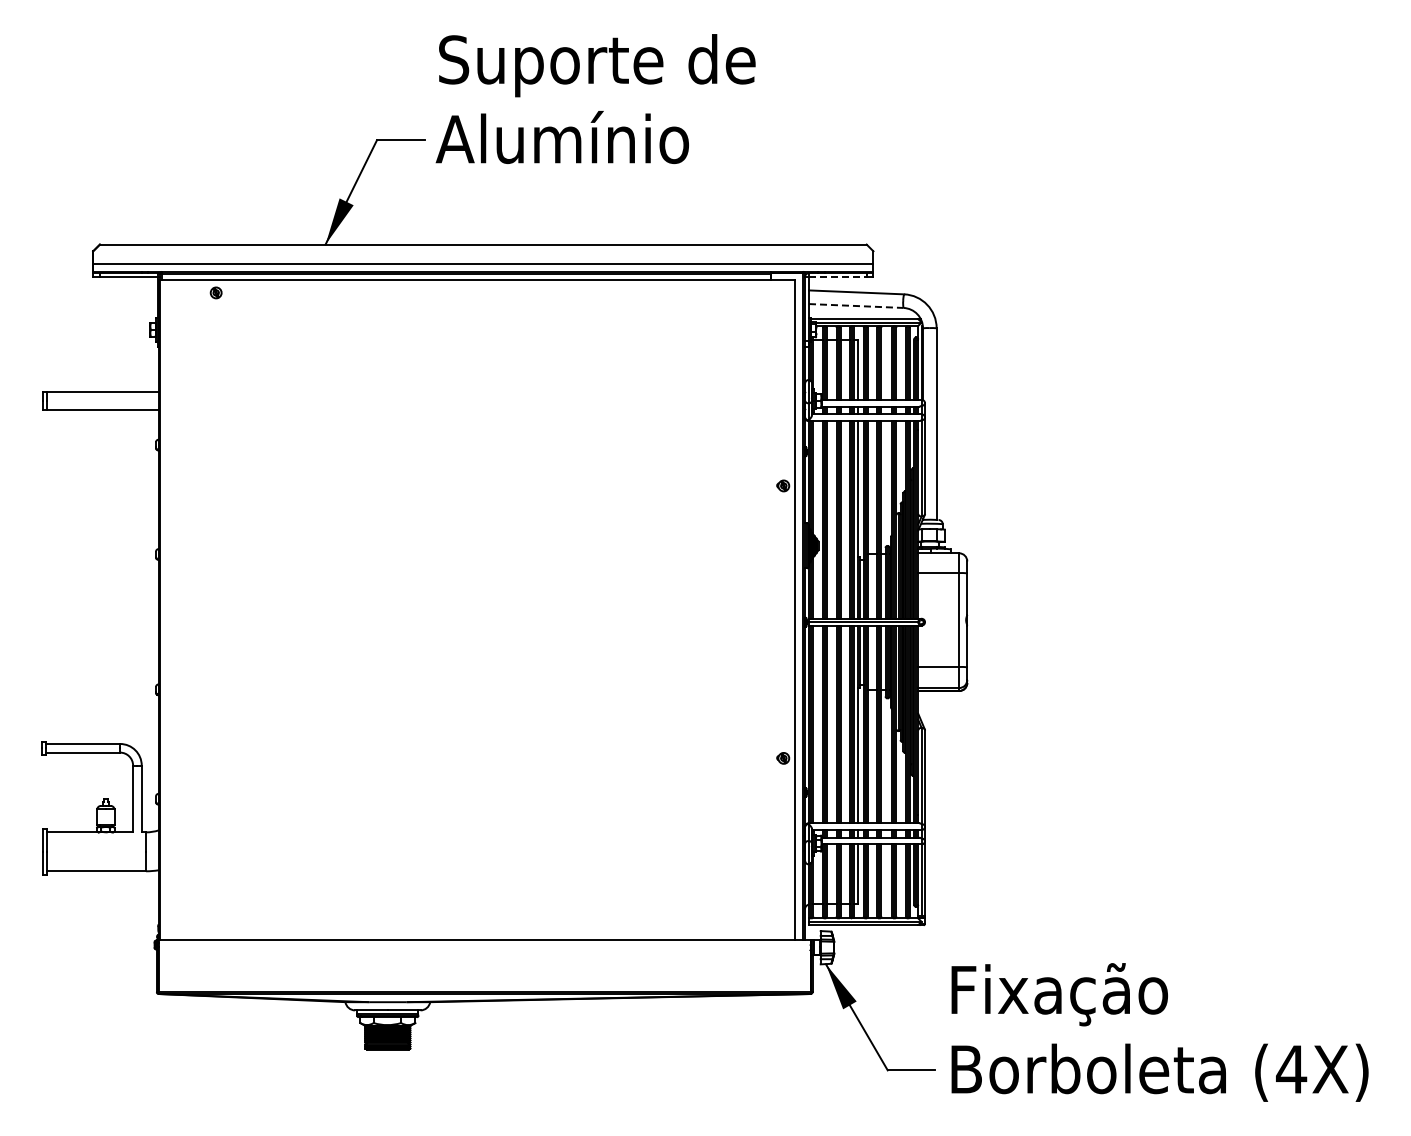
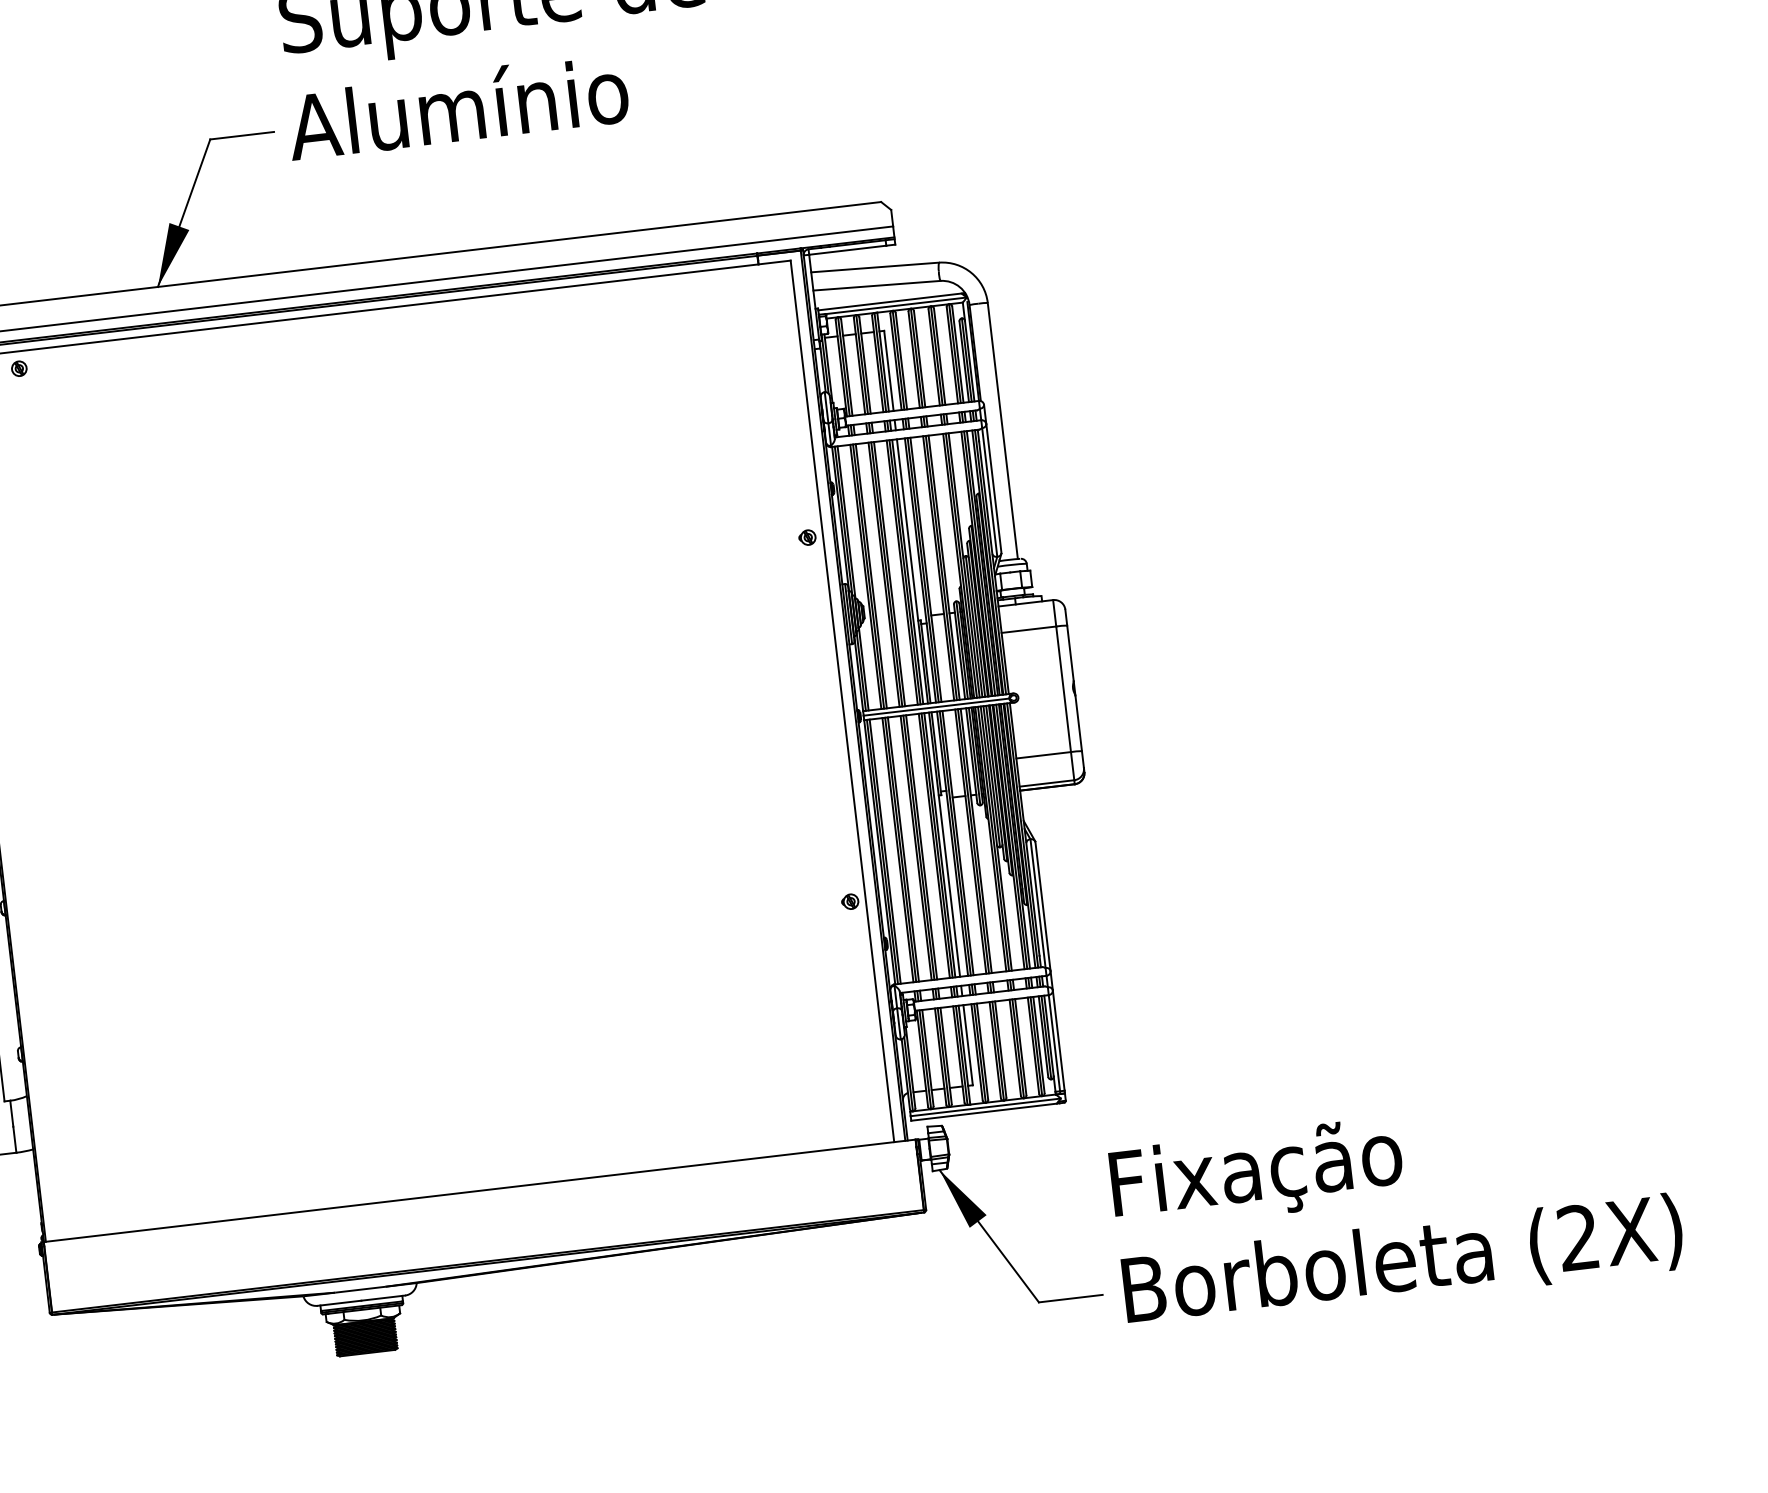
line: (837, 277) -> (847, 250), dashed -> solid
line: (856, 306) -> (877, 286), dashed -> solid
text: (1291, 1068) -> (1578, 1236), (4X) -> (2X)

